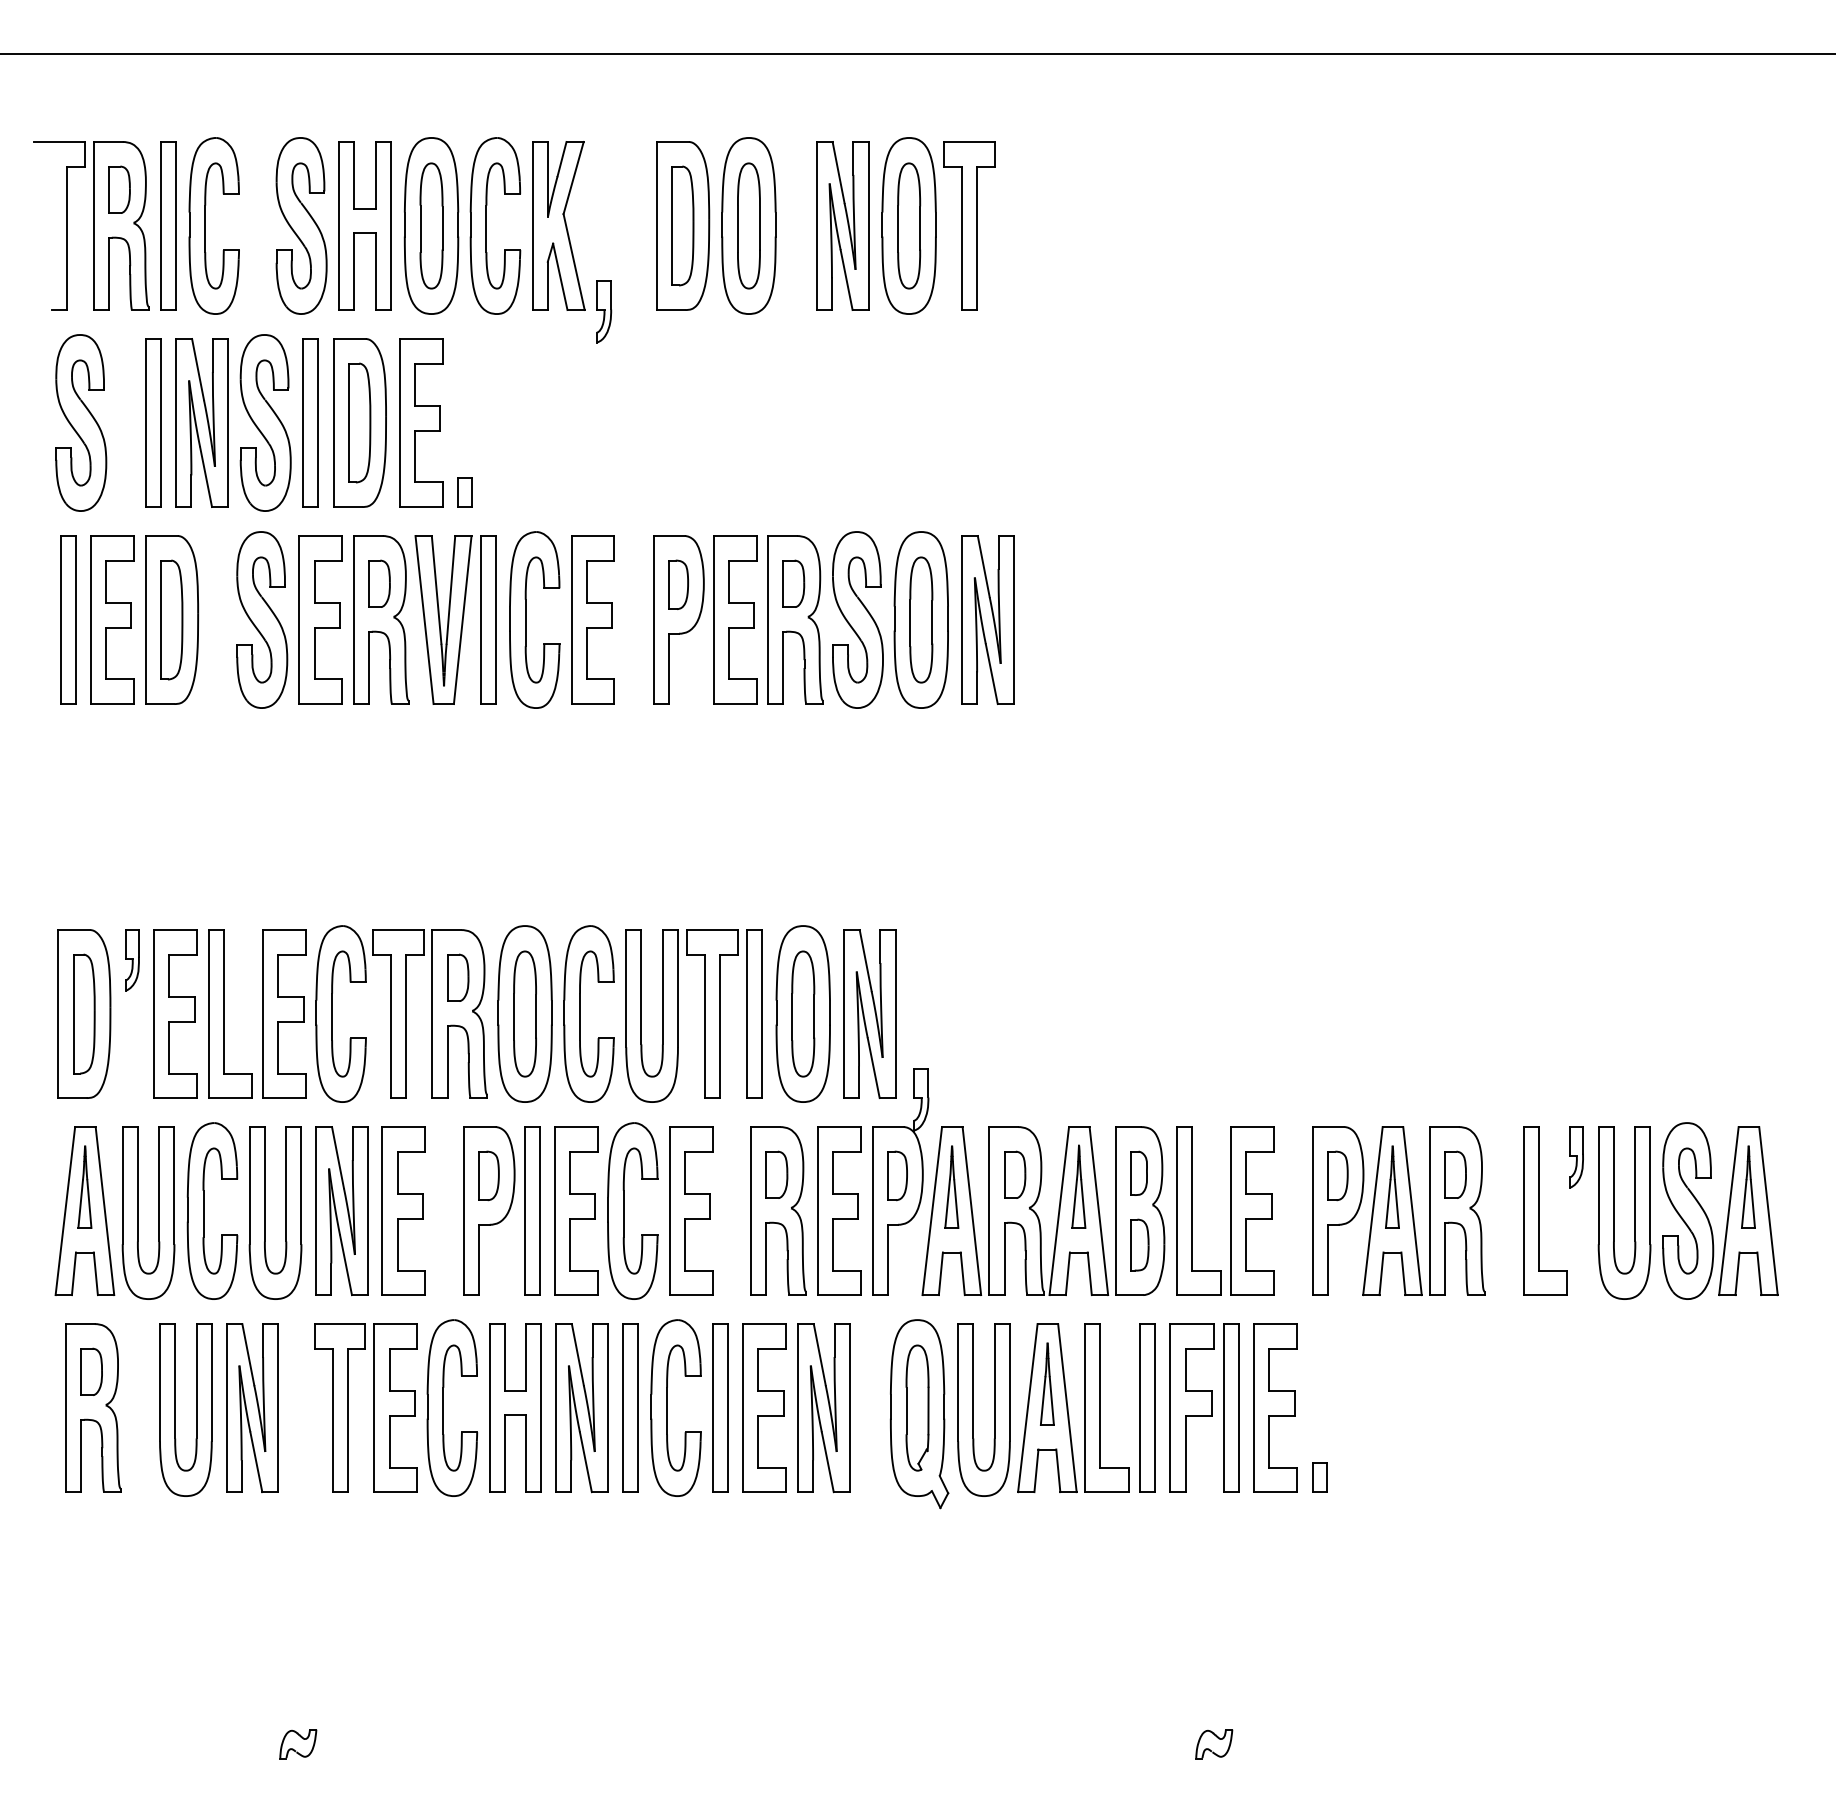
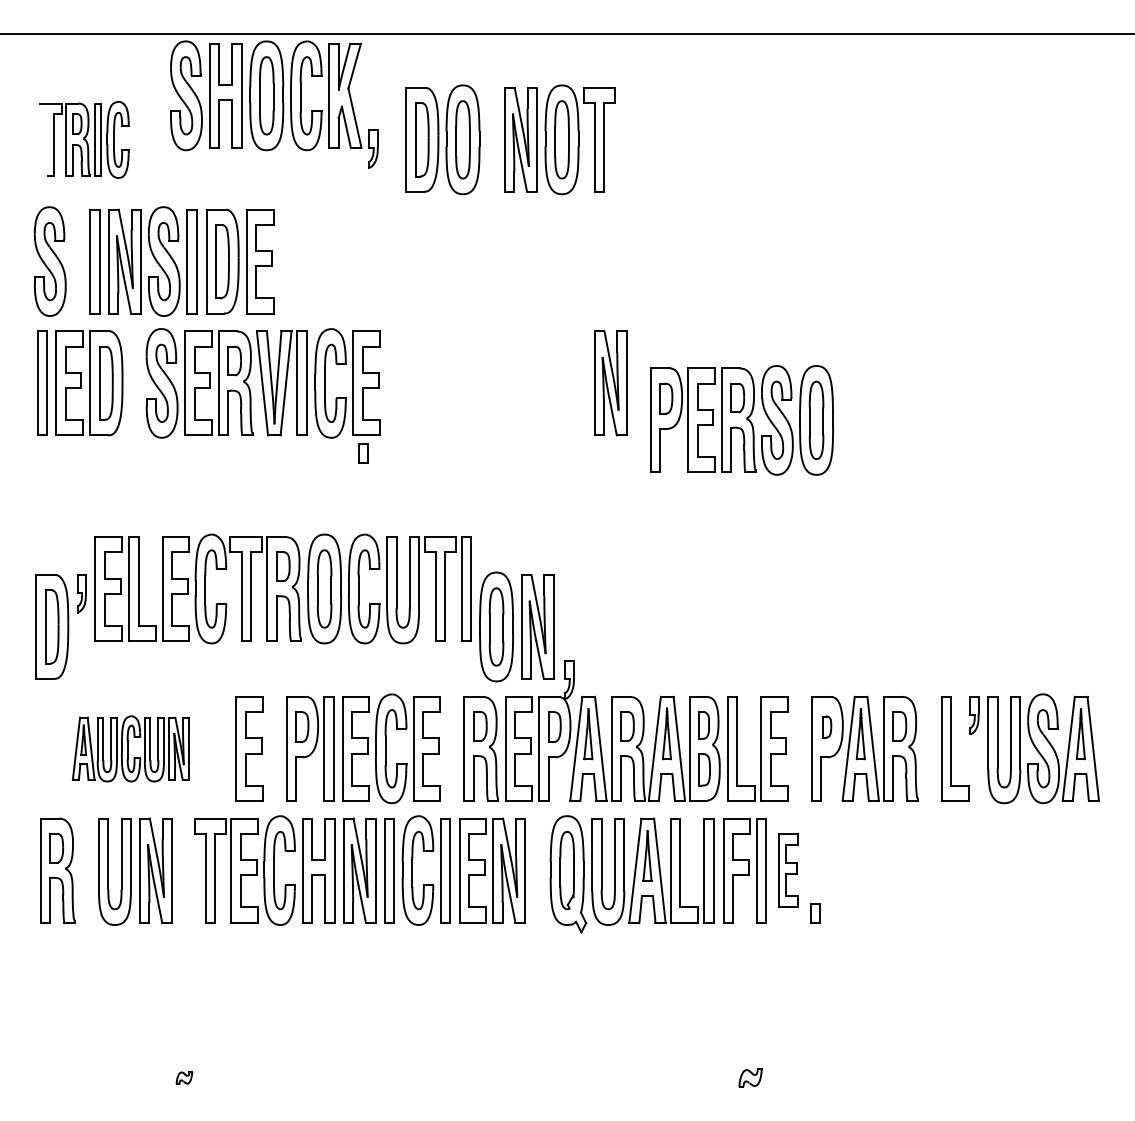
part: (136, 225) -> (84, 139), size x0.7
part: (444, 240) -> (274, 104), moved
part: (465, 492) -> (363, 453), moved
part: (799, 620) -> (741, 420), moved
part: (456, 1013) -> (282, 588), moved
part: (1336, 1175) -> (826, 726), size x0.7
part: (211, 1210) -> (130, 748), size x0.6
part: (1275, 1407) -> (788, 870), size x0.7
part: (298, 1742) -> (184, 1077), size x0.7

